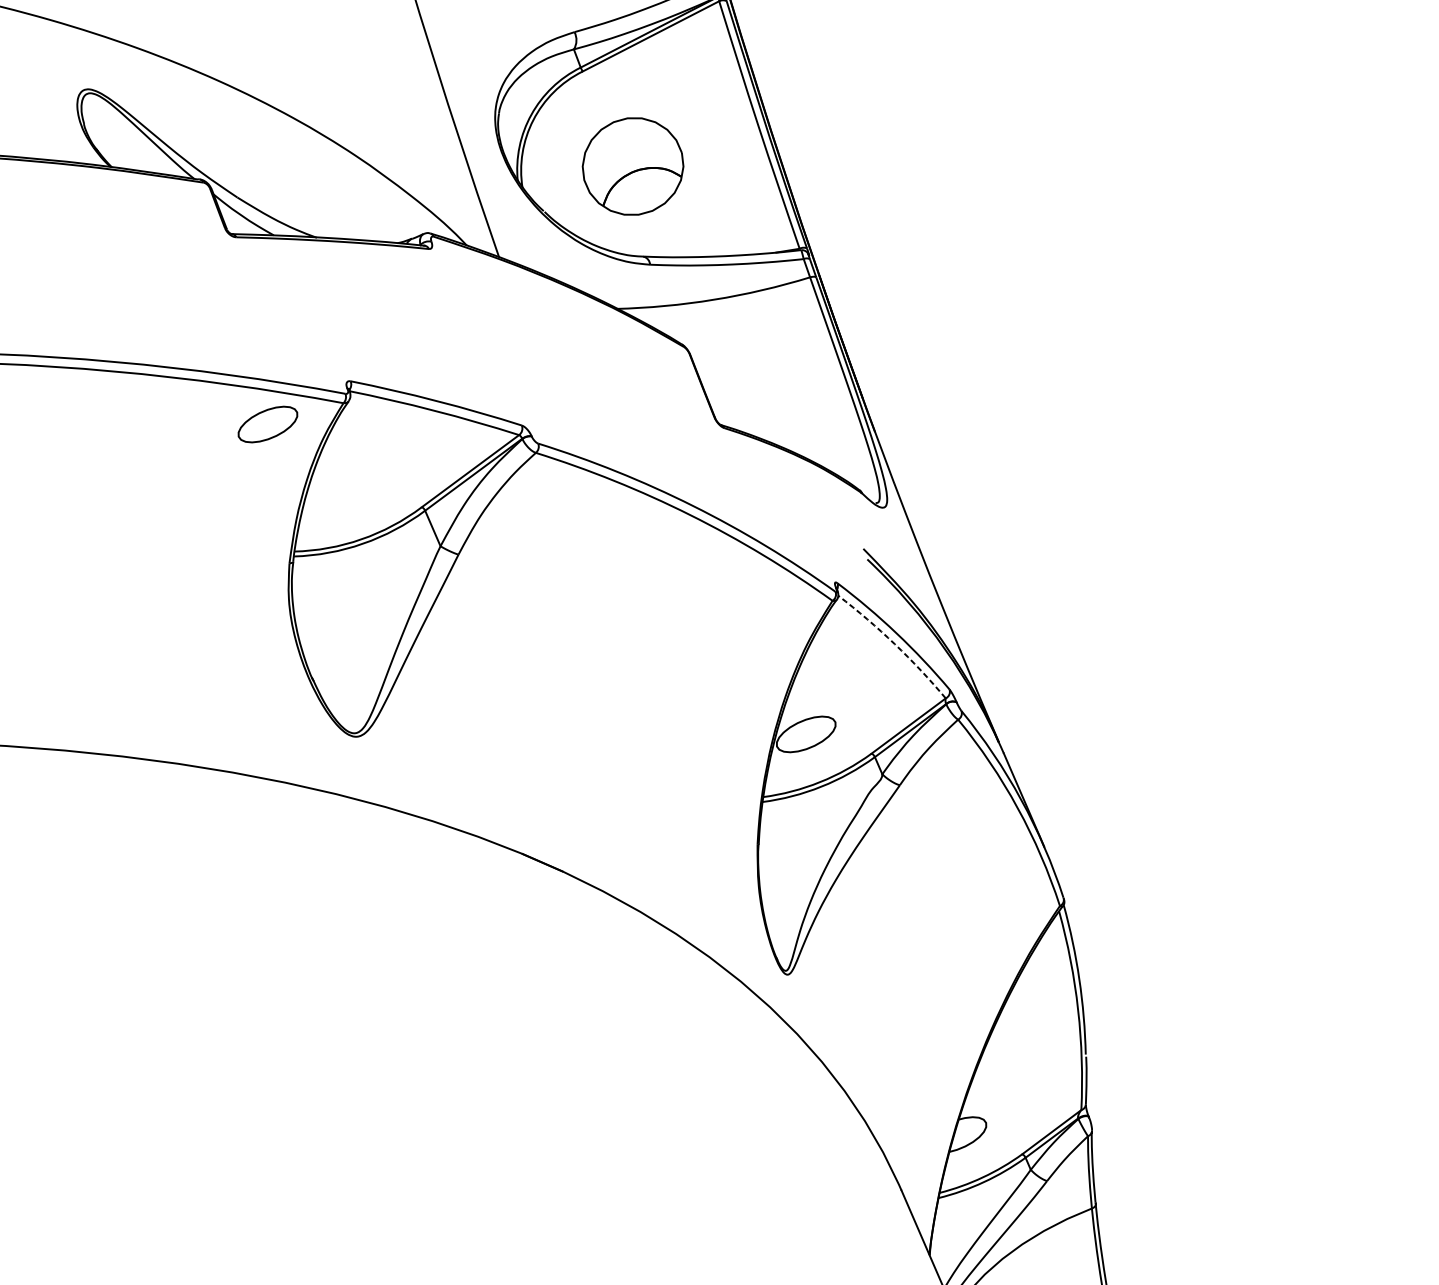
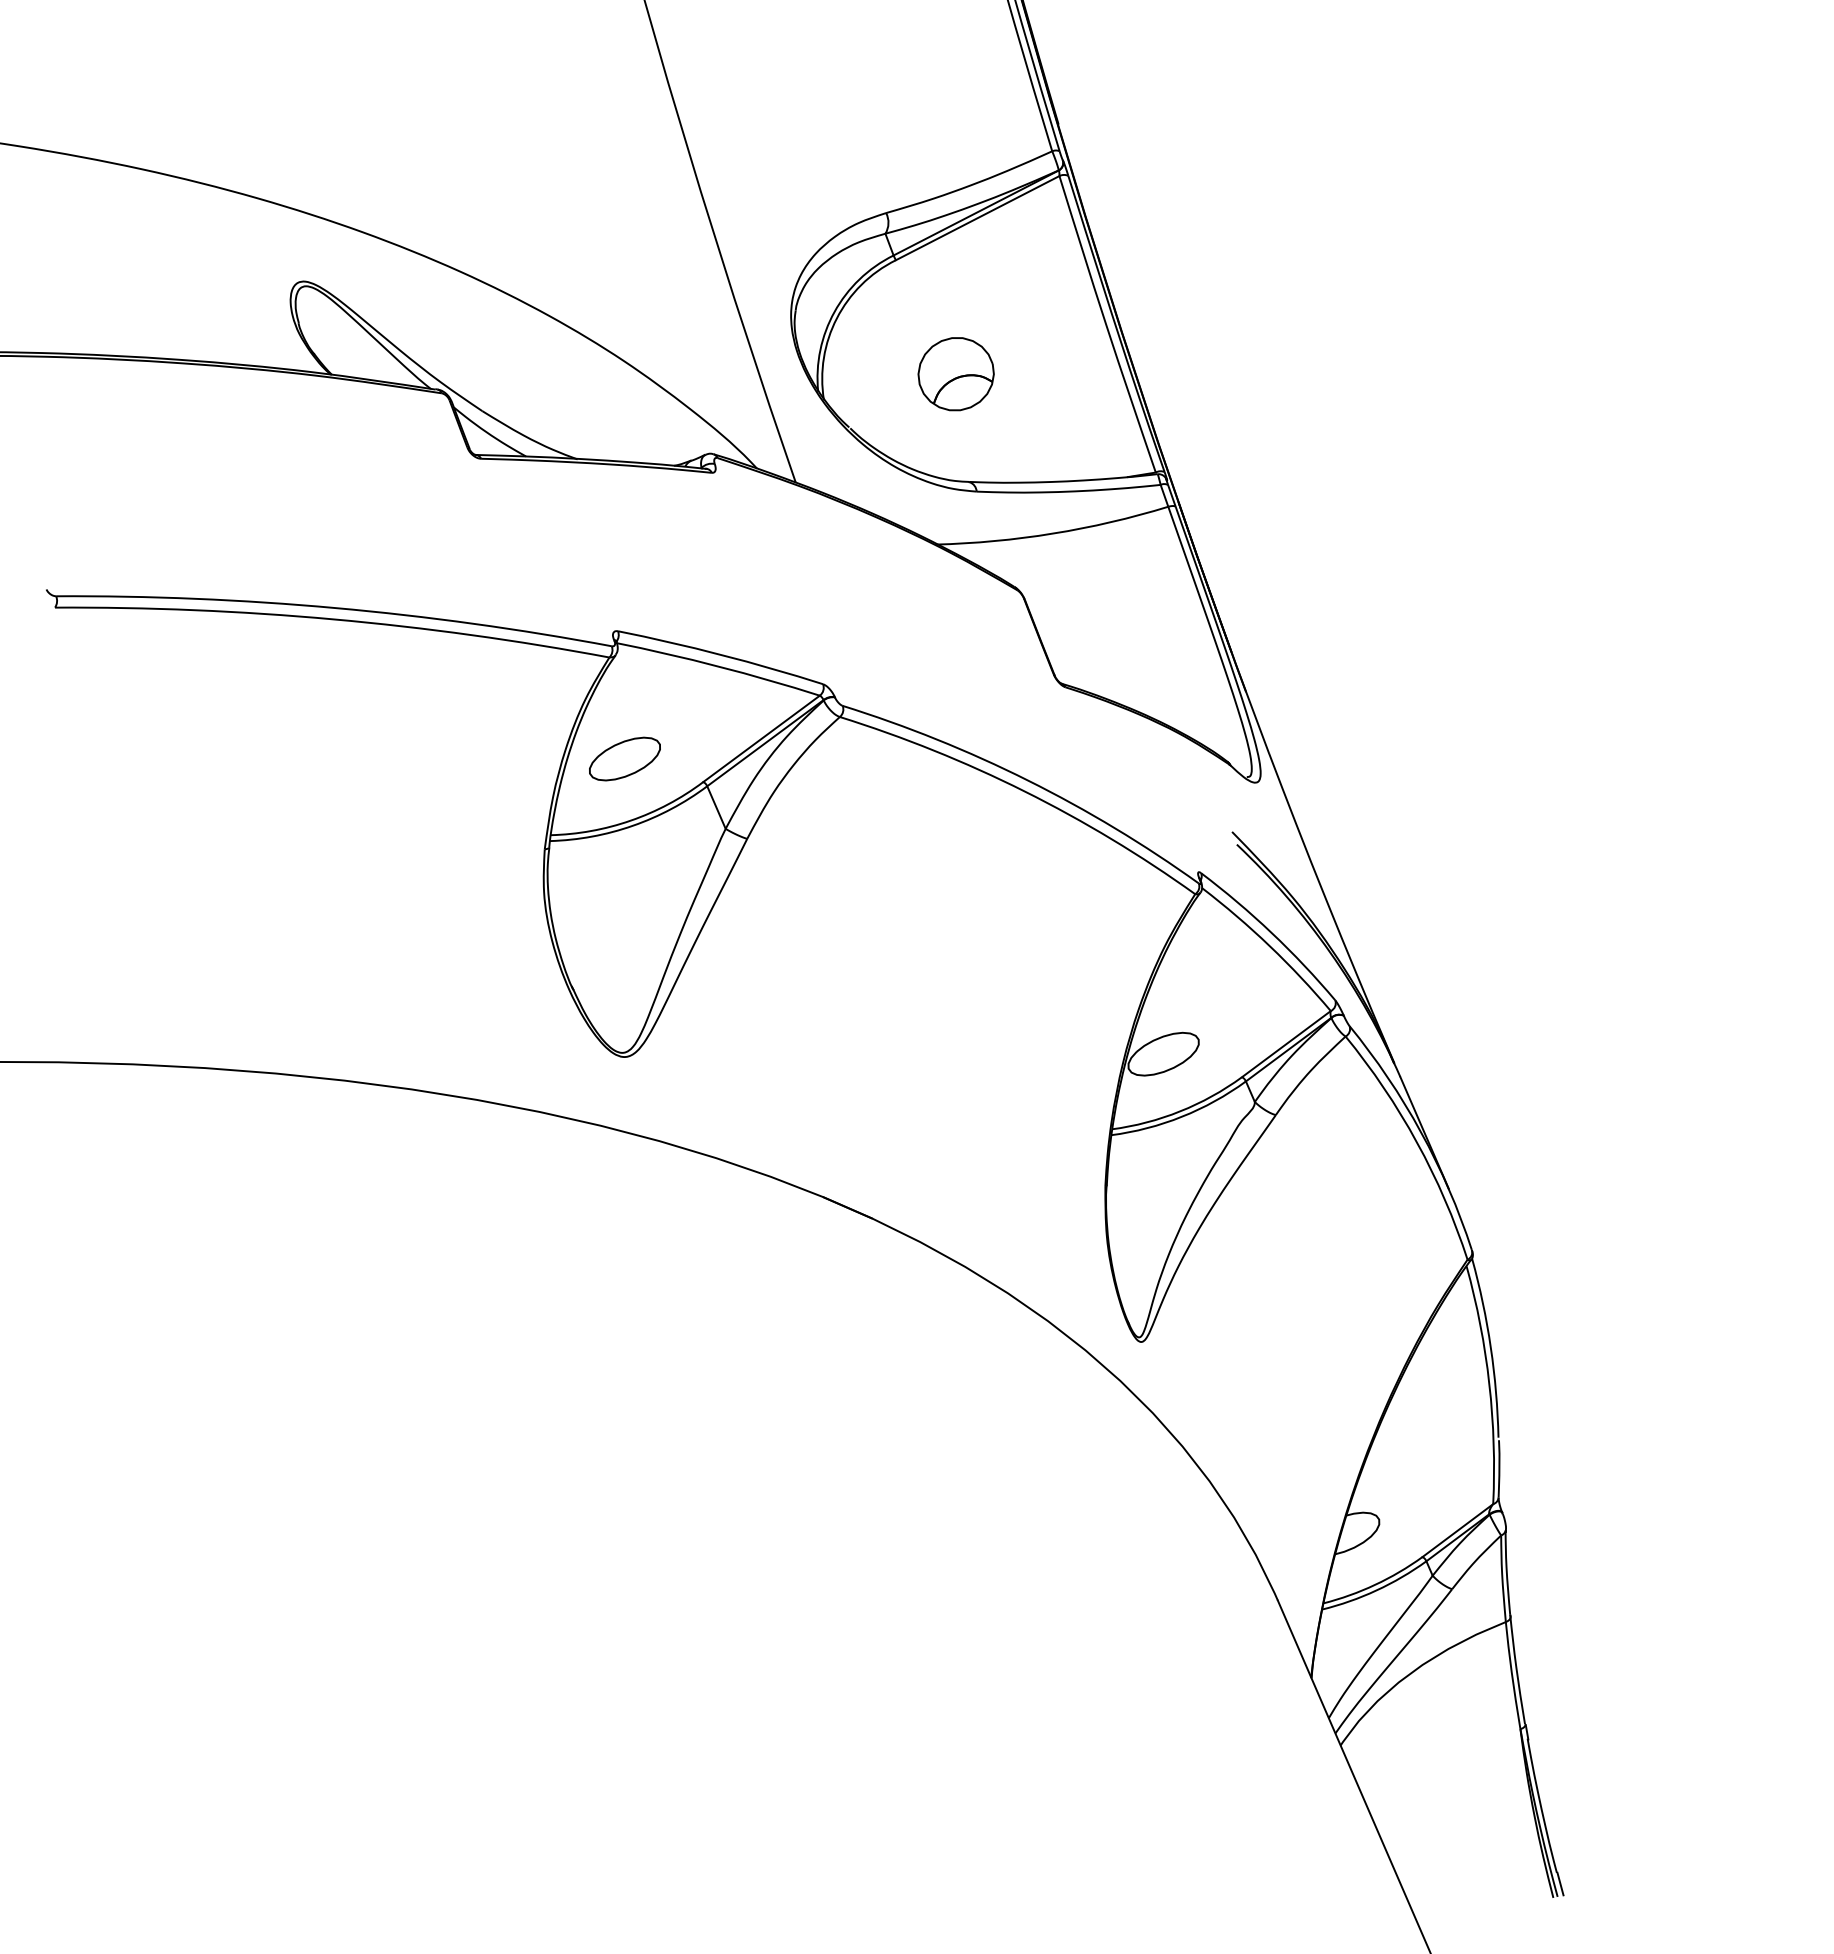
part: (632, 166) -> (955, 374), size x0.62
part: (267, 424) -> (624, 758), moved
arc: (894, 644) -> (1269, 946), dashed -> solid

